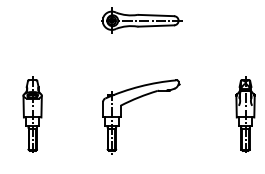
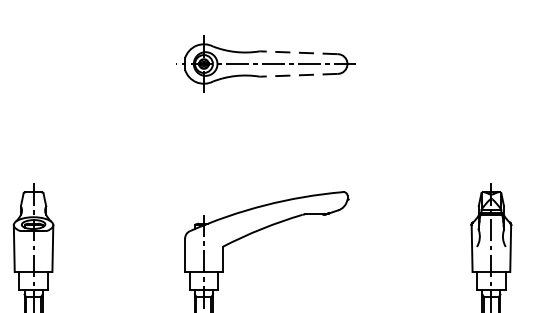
line: (156, 15) -> (299, 52), solid -> dashed
line: (156, 26) -> (299, 76), solid -> dashed

